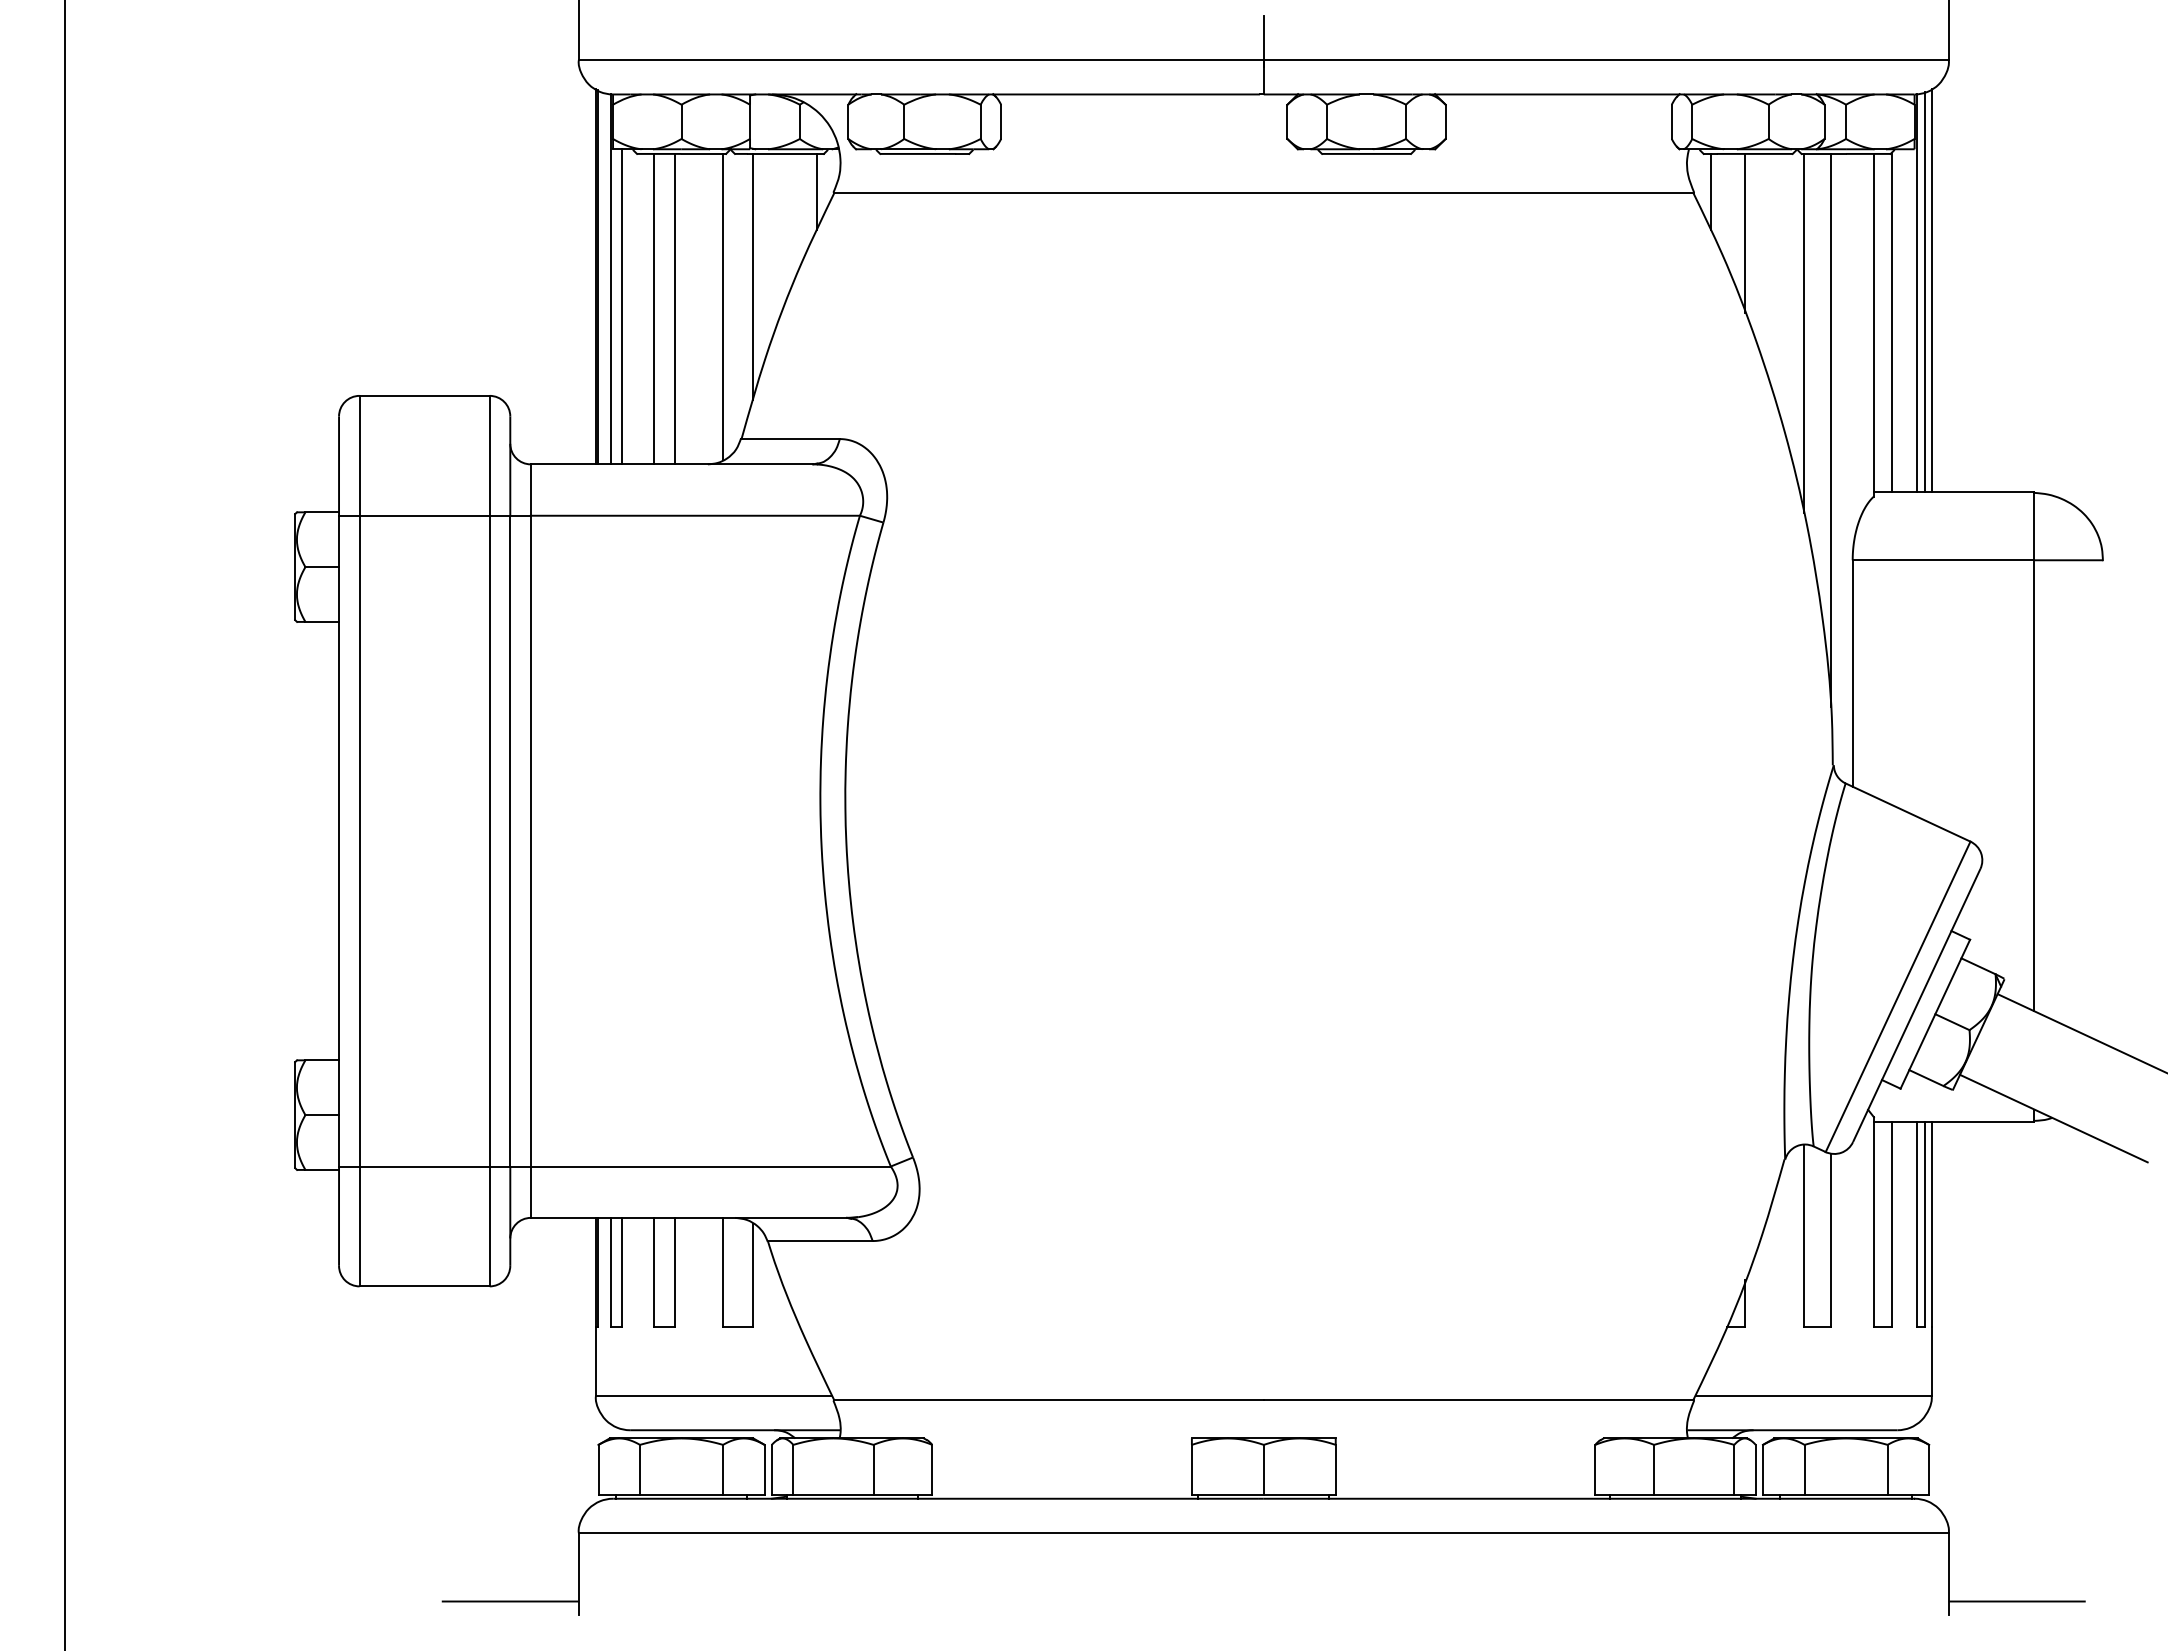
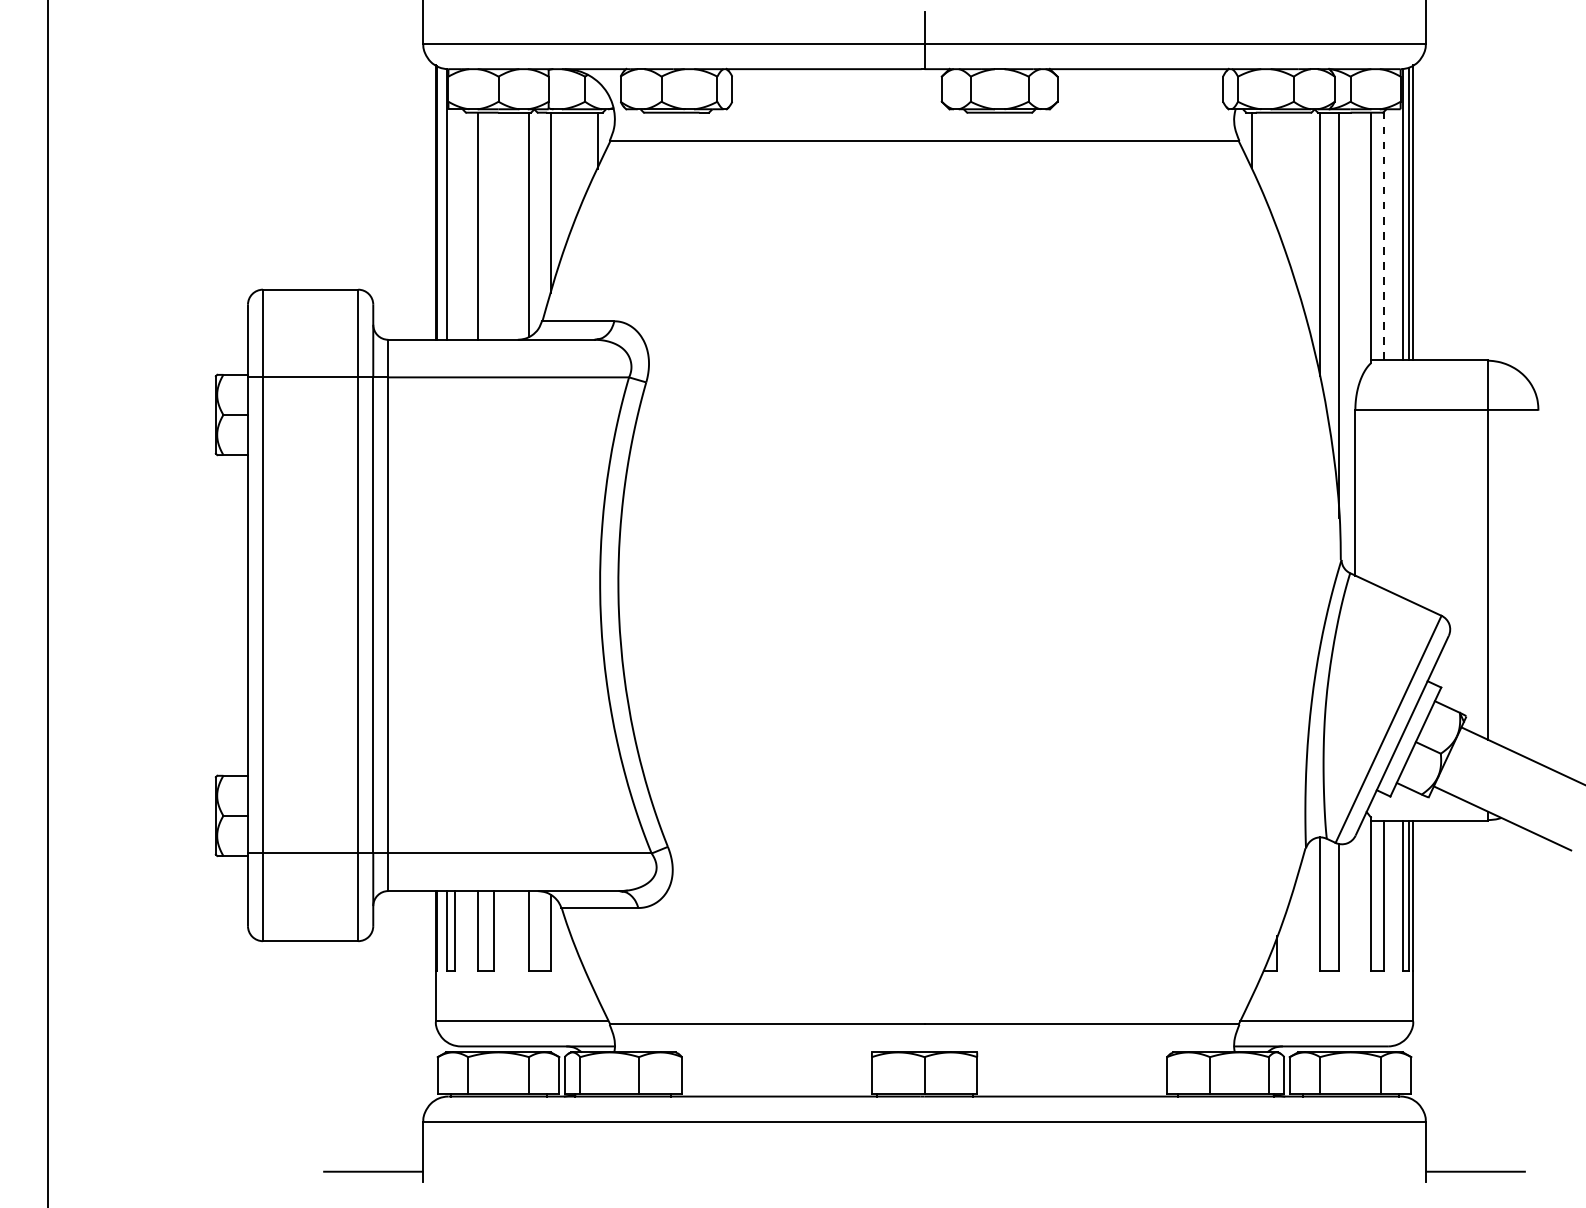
line: (1745, 232) -> (1276, 170), removed
line: (622, 306) -> (455, 224), removed
line: (674, 308) -> (493, 225), removed
line: (1891, 322) -> (1383, 236), solid -> dashed

